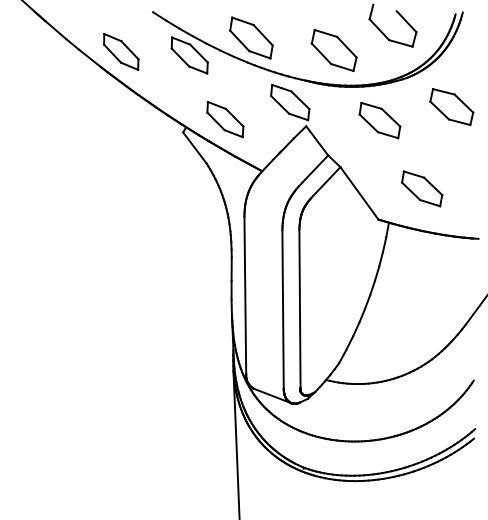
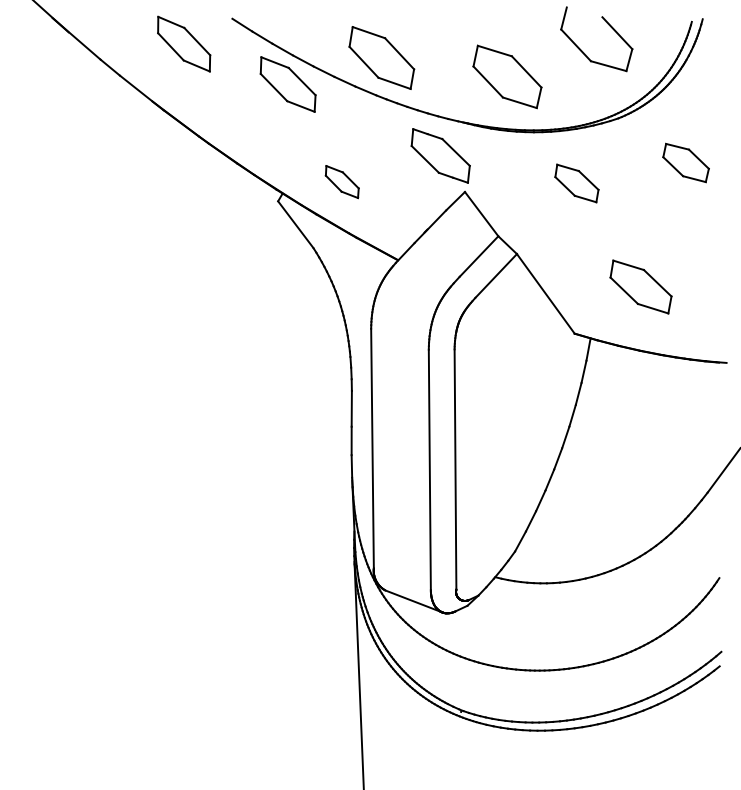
part: (121, 51) -> (184, 43), moved
part: (451, 107) -> (685, 163), size x0.7
part: (225, 119) -> (342, 181), size x0.6
part: (379, 120) -> (576, 183), size x0.7

